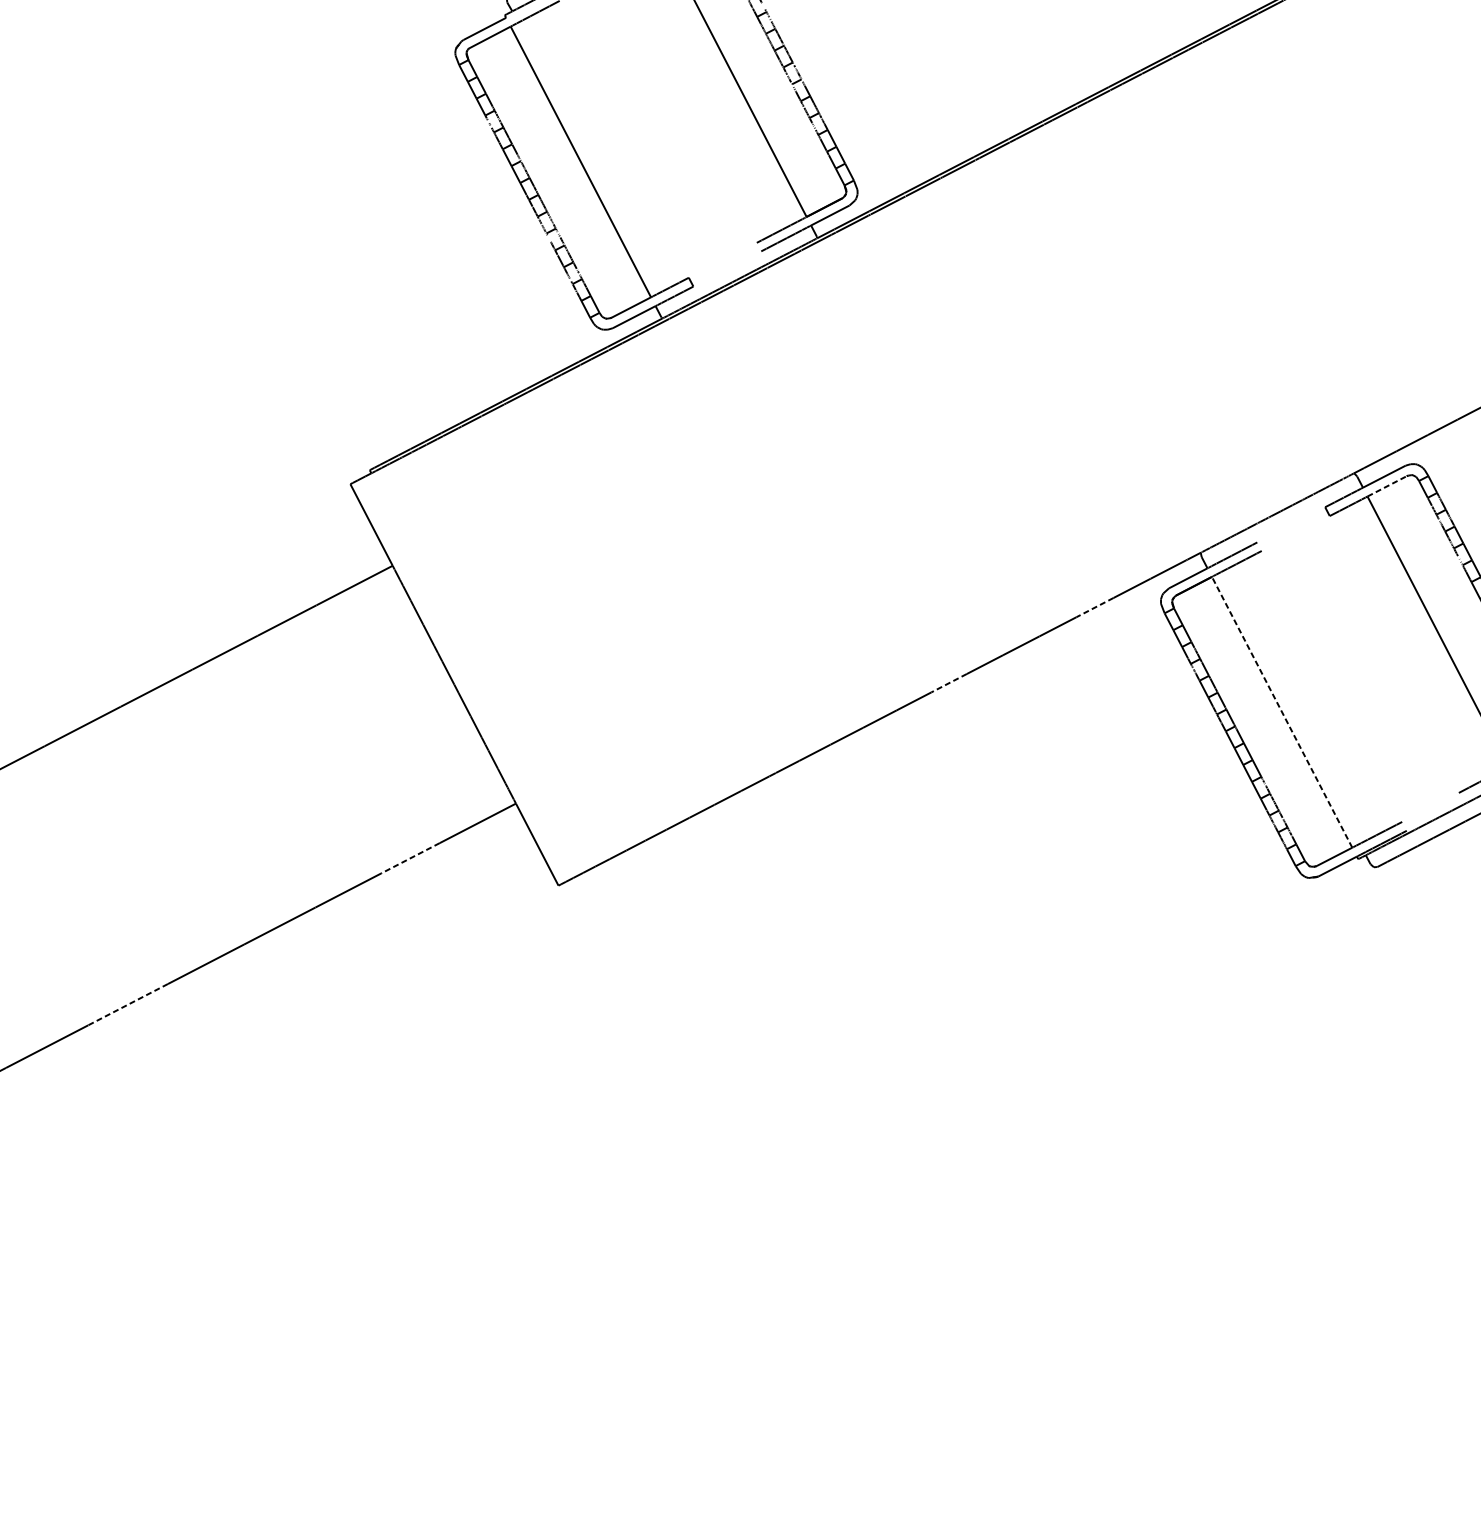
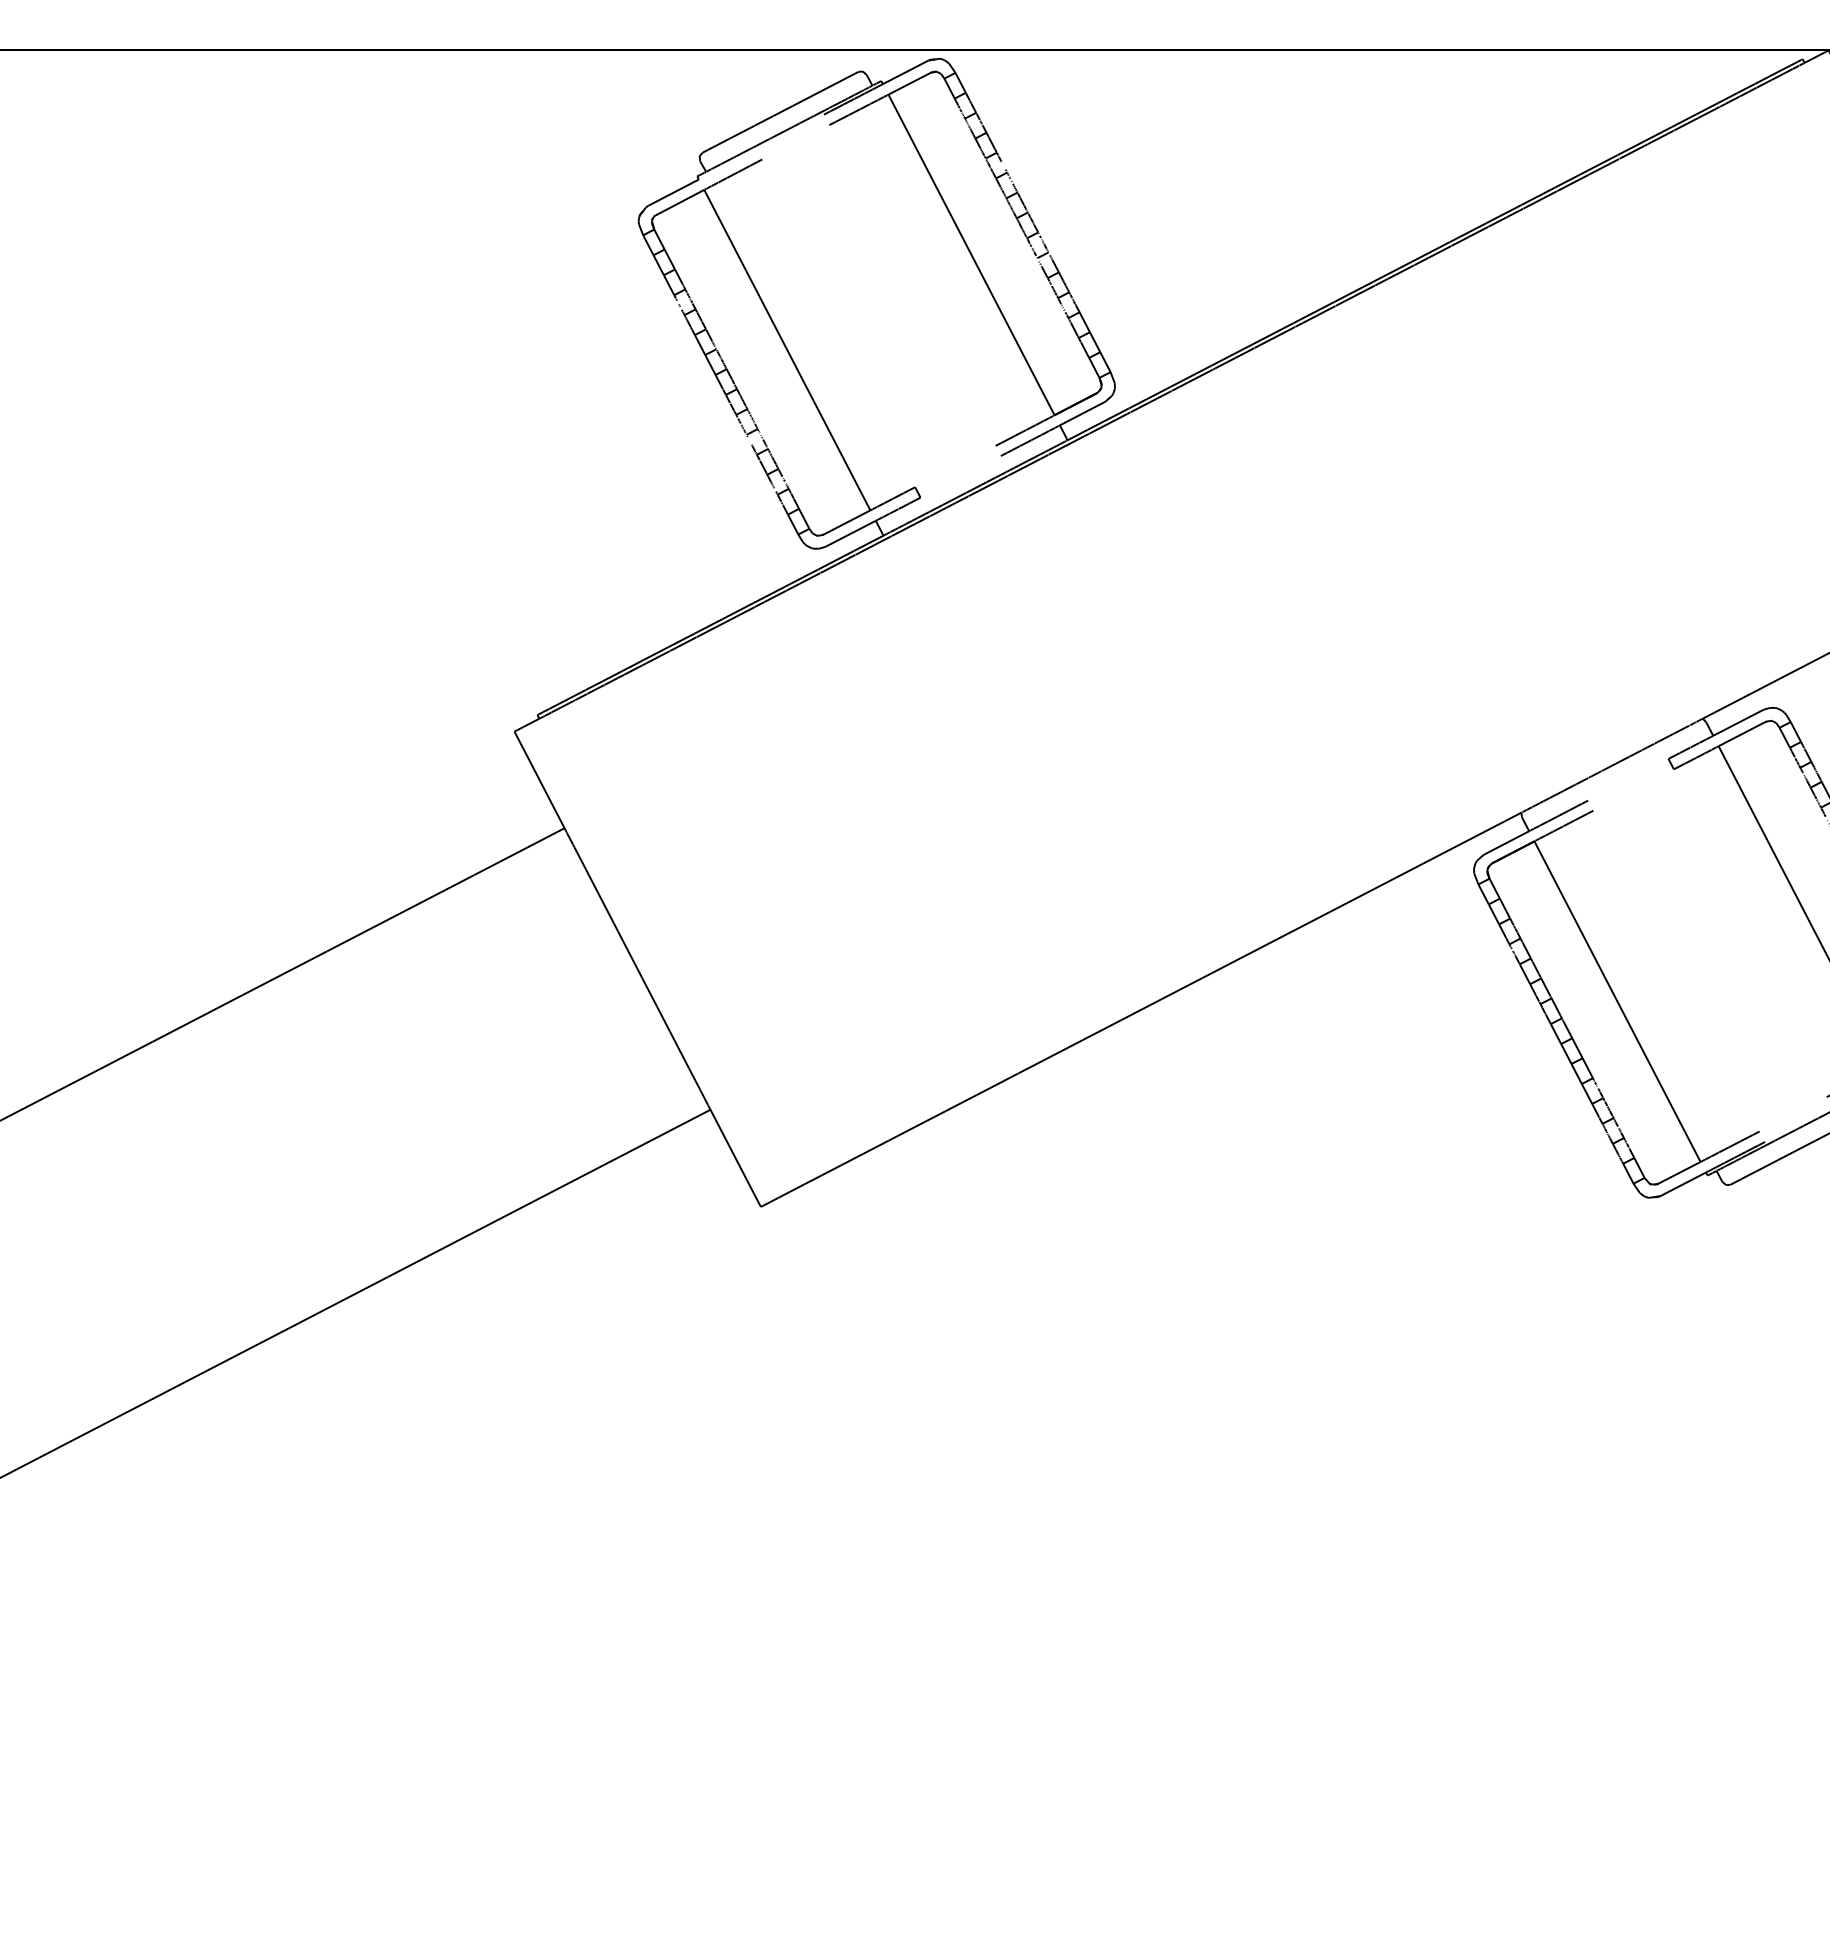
line: (1387, 485) -> (1742, 733), dashed -> solid
line: (1095, 607) -> (1396, 877), dashed -> solid
line: (949, 683) -> (1223, 967), dashed -> solid
line: (1282, 712) -> (1617, 1001), dashed -> solid
line: (410, 858) -> (585, 1174), dashed -> solid
line: (127, 1005) -> (250, 1348), dashed -> solid

